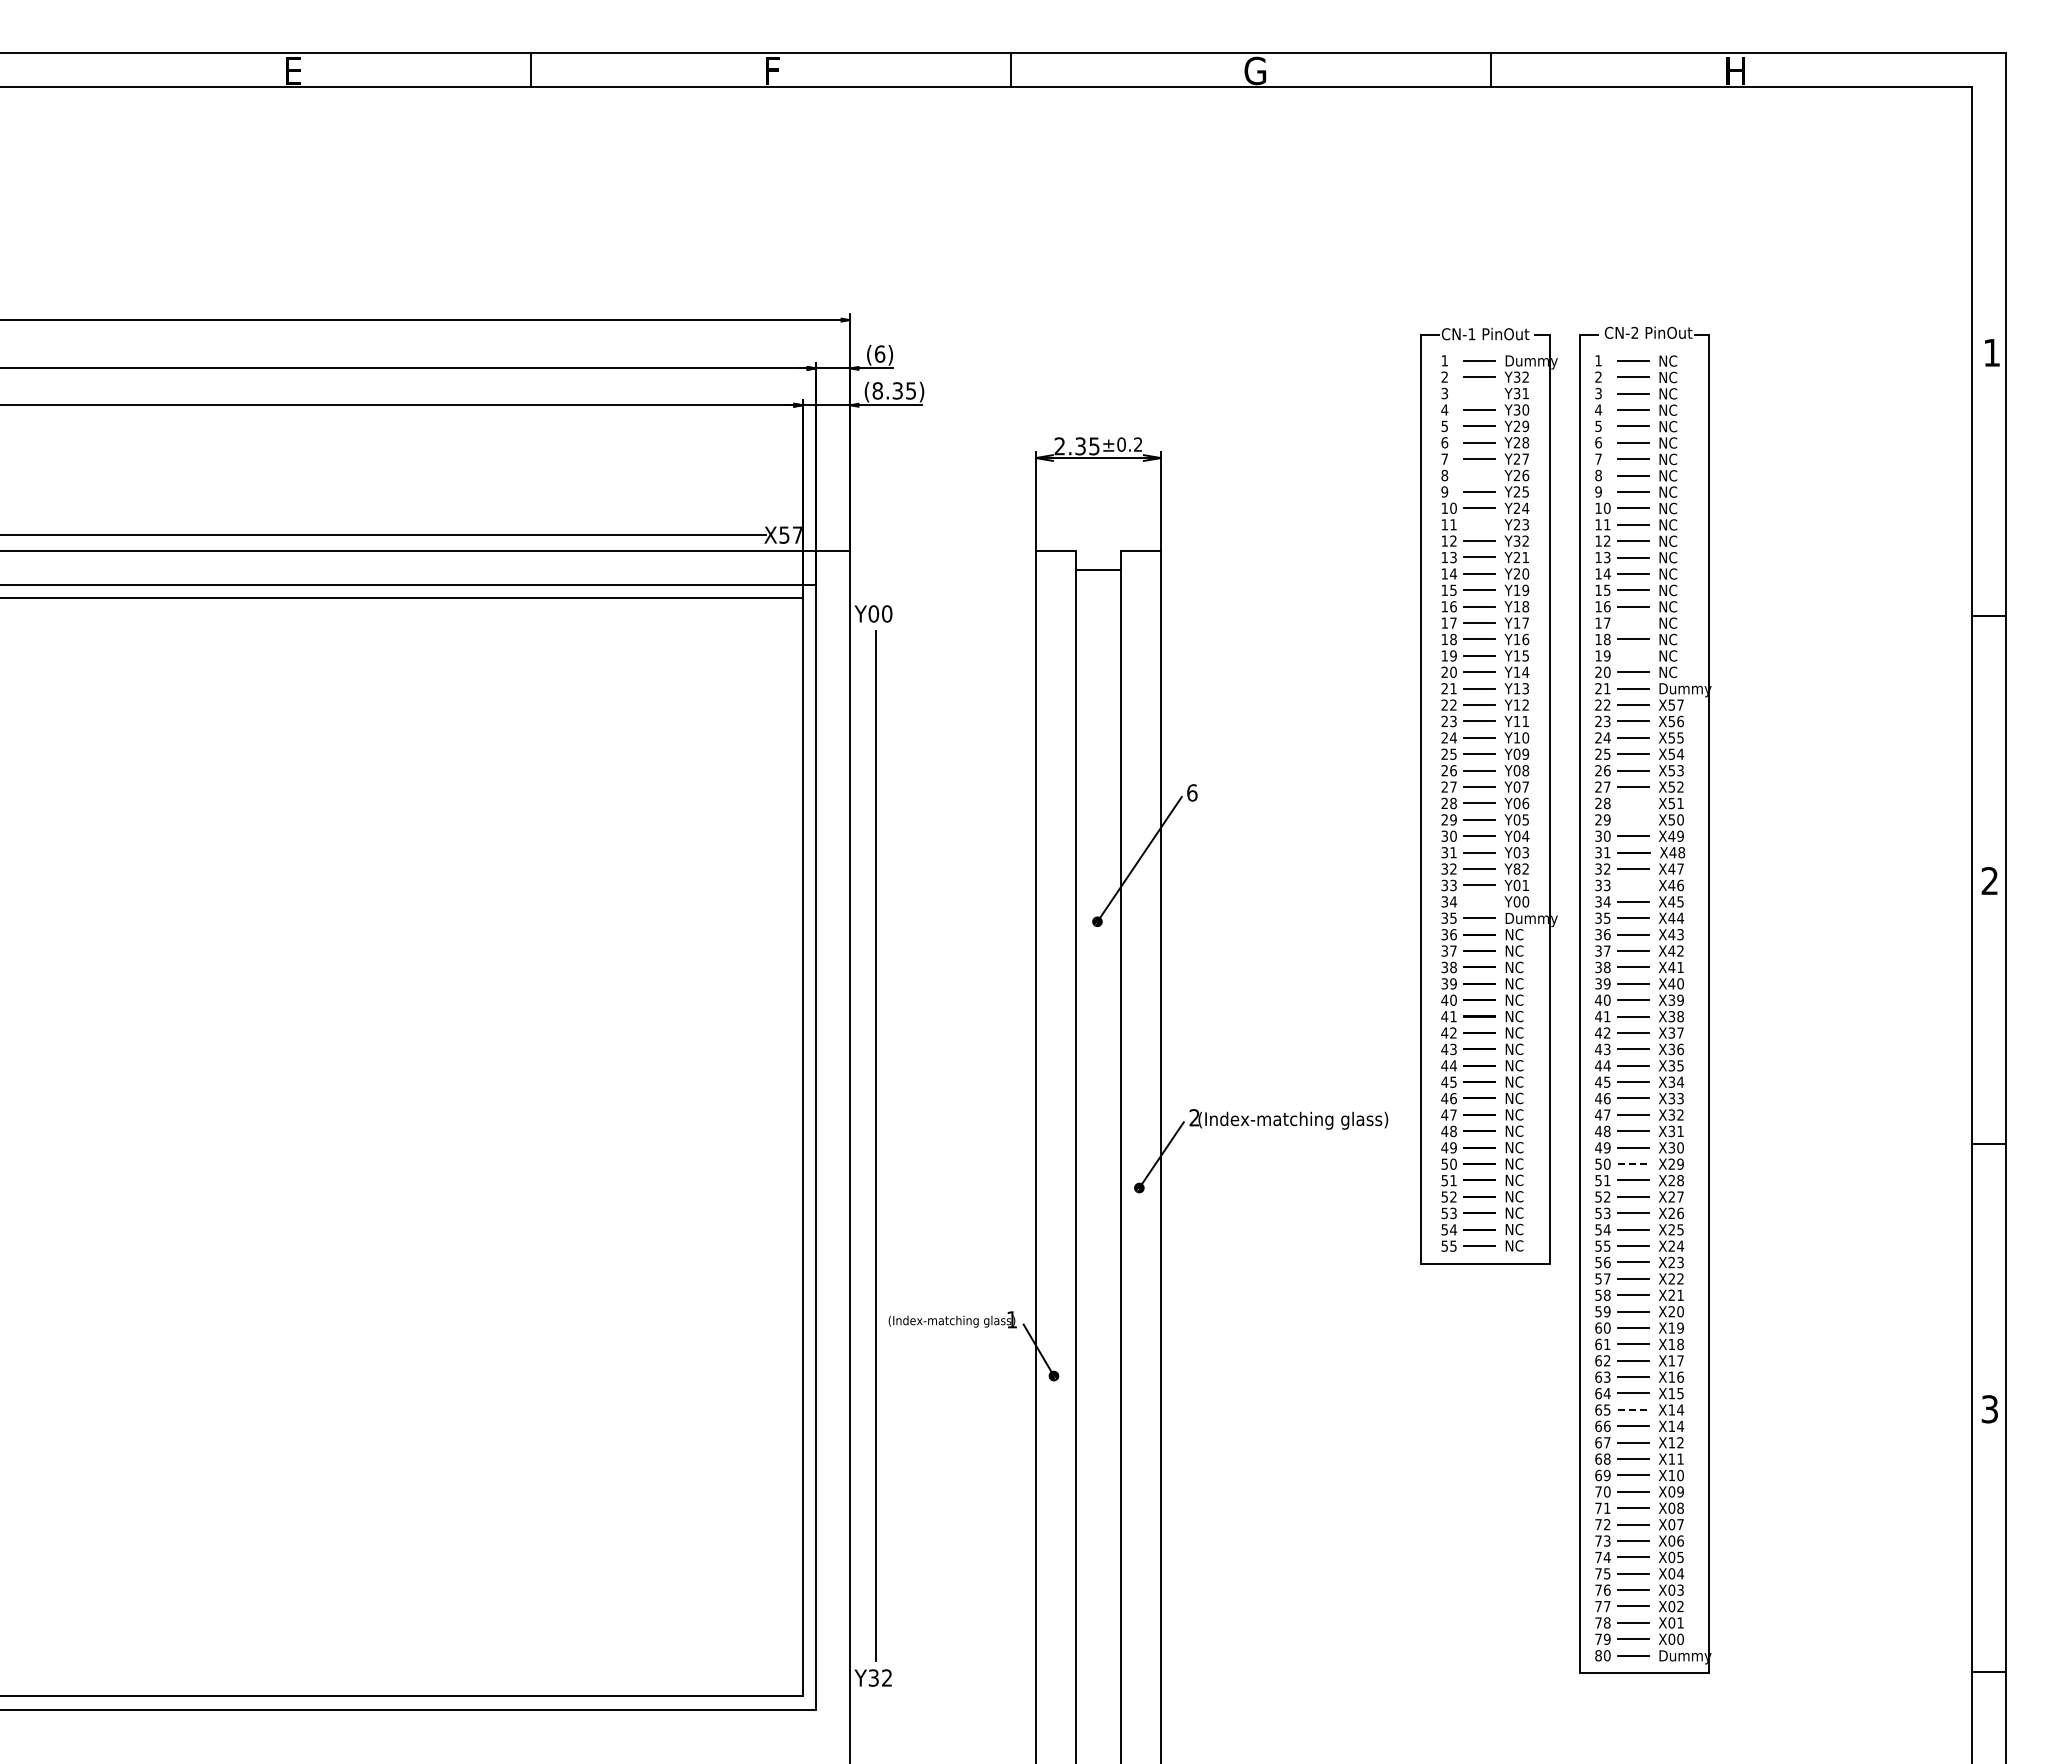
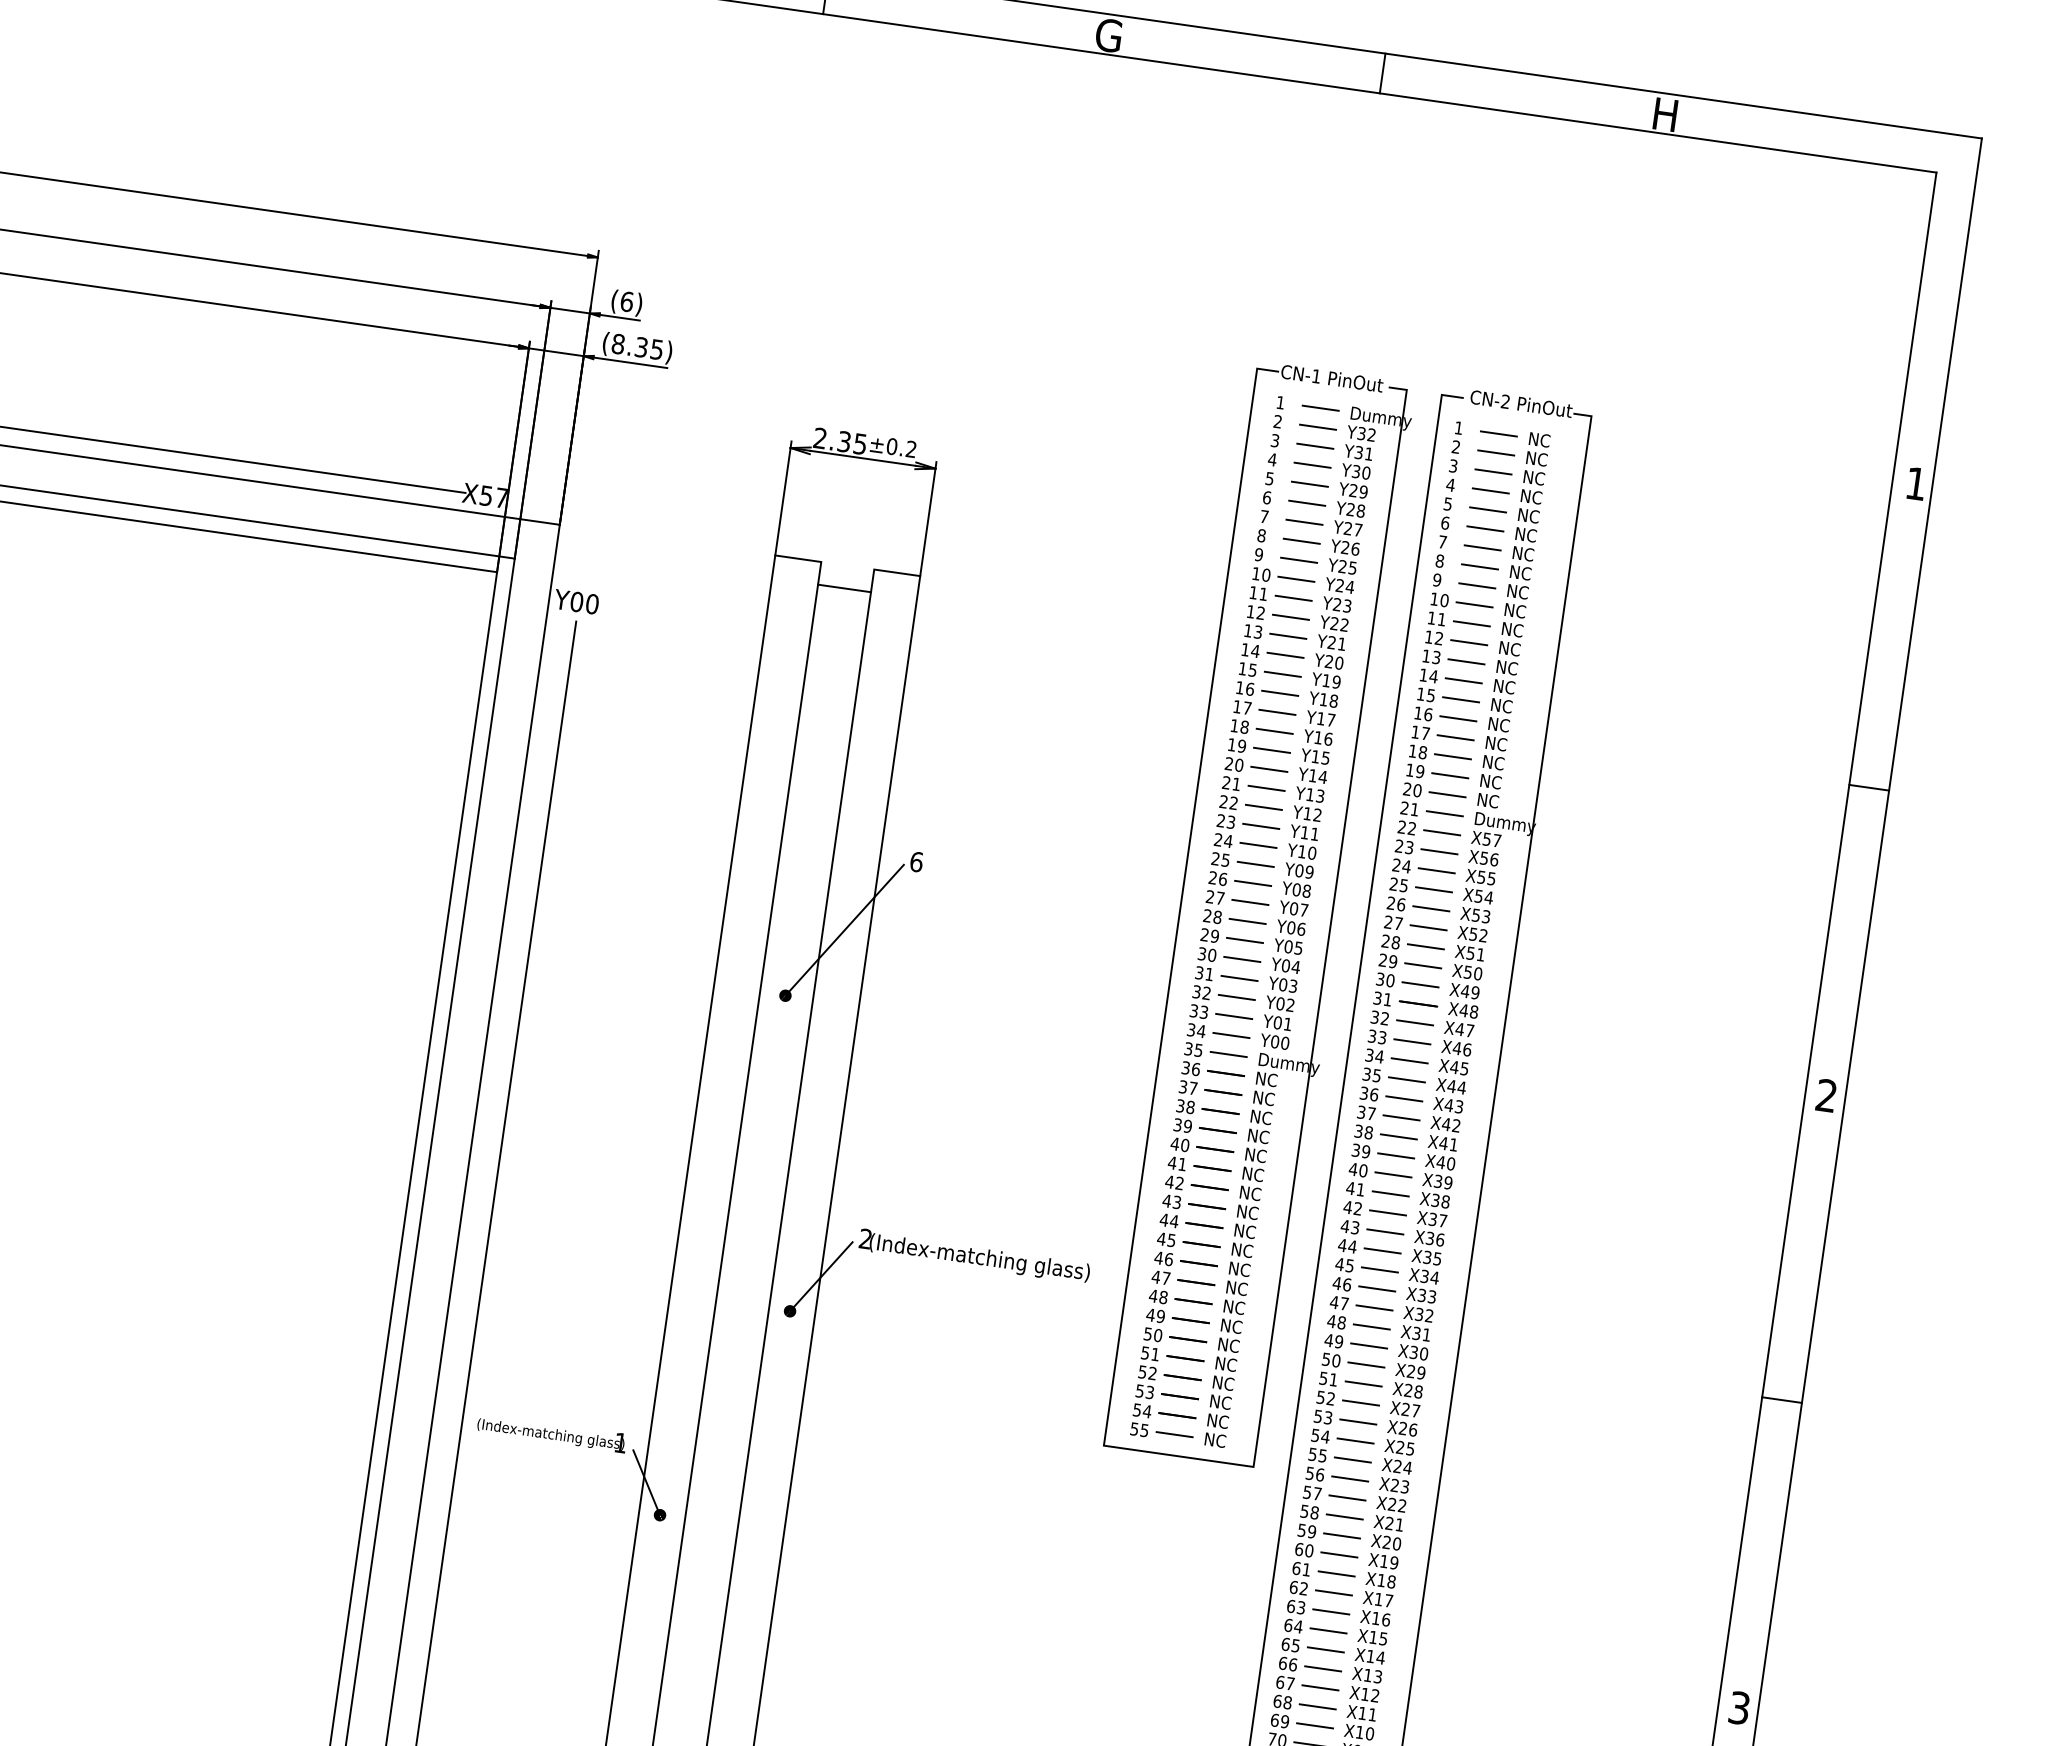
line: (1479, 392) -> (1315, 445), added
line: (1478, 475) -> (1300, 541), added
line: (1478, 524) -> (1292, 598), added
text: (1516, 541) -> (1333, 624), Y32 -> Y22
line: (1632, 623) -> (1454, 738), added
line: (1632, 655) -> (1449, 775), added
line: (1632, 803) -> (1425, 946), added
line: (1632, 819) -> (1422, 965), added
text: (1516, 868) -> (1279, 1003), Y82 -> Y02
line: (1632, 885) -> (1411, 1041), added
line: (1478, 901) -> (1230, 1035), added
line: (1633, 1164) -> (1366, 1365), dashed -> solid
line: (1633, 1409) -> (1326, 1649), dashed -> solid
text: (1680, 1426) -> (1378, 1677), X14 -> X13

